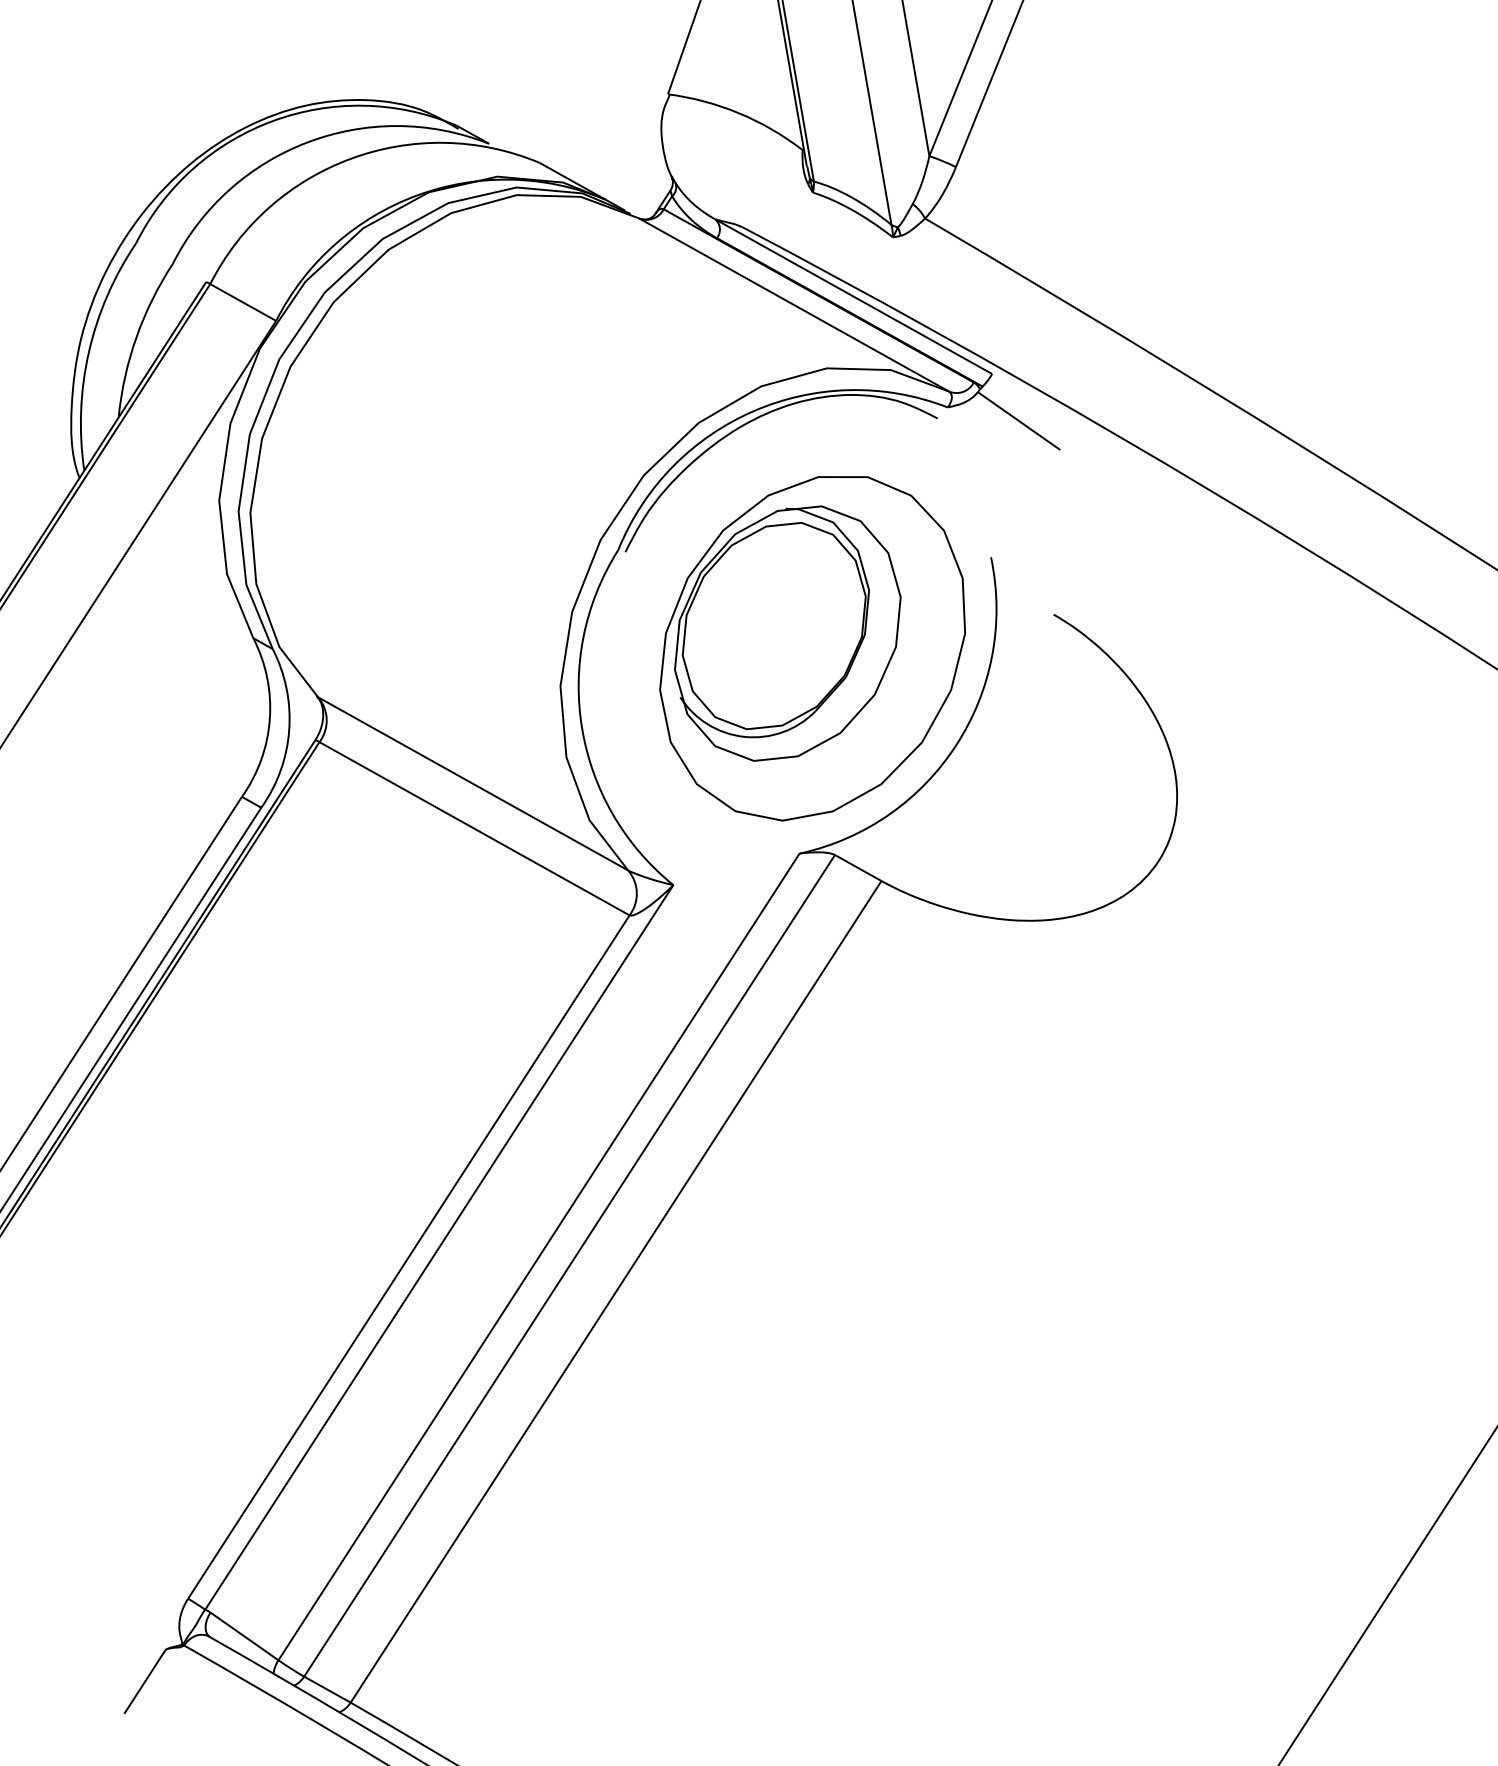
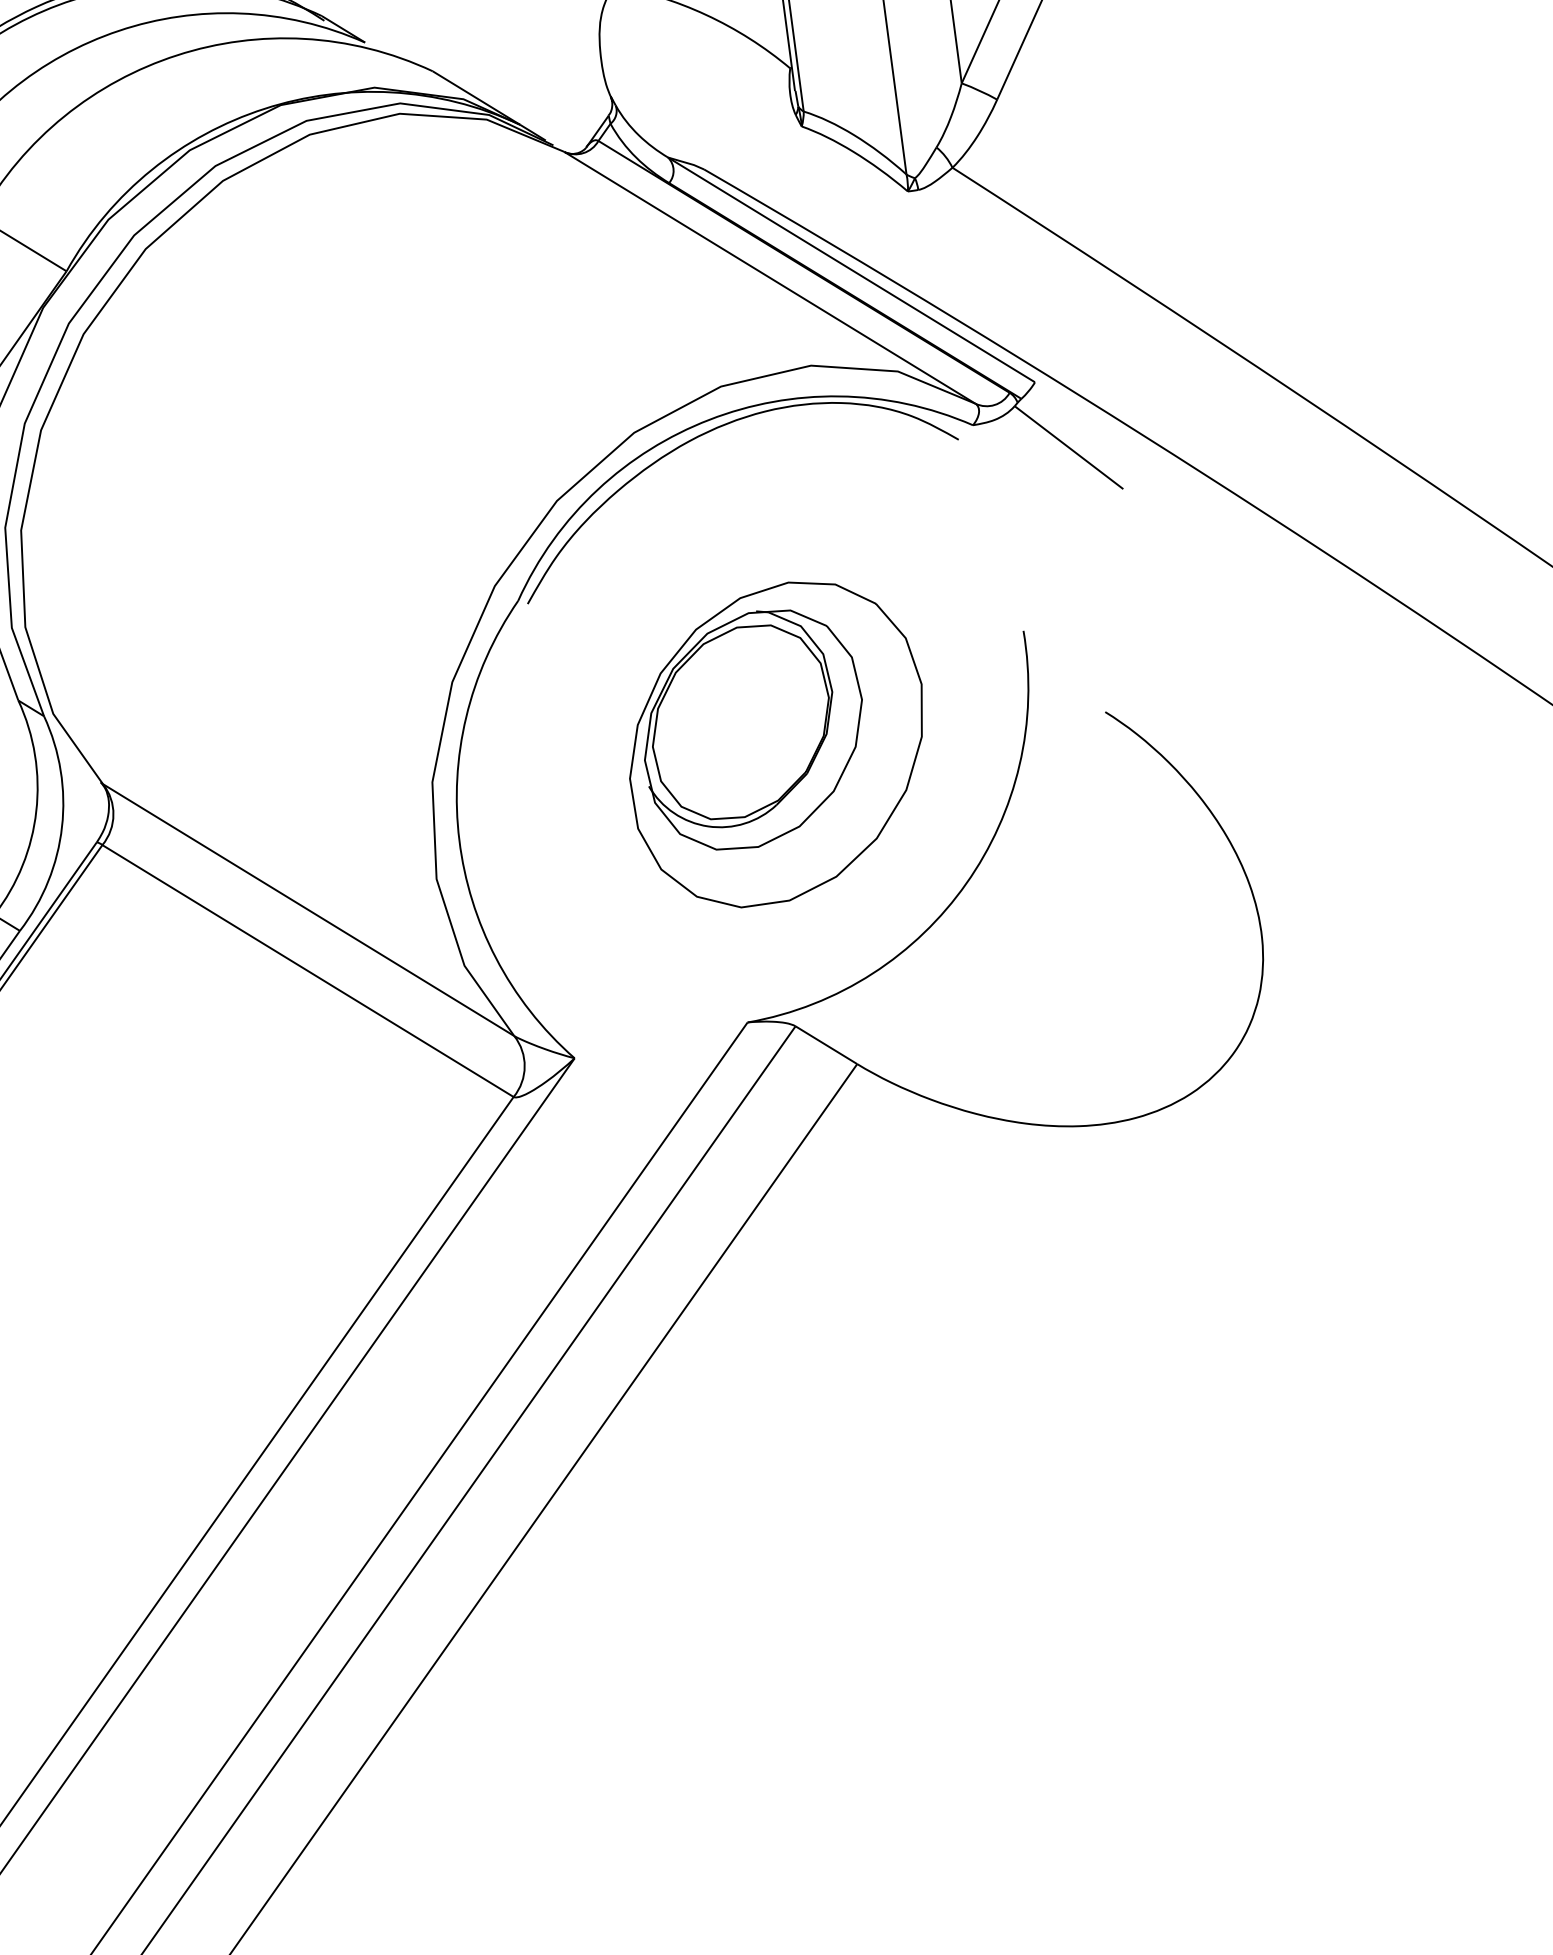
part: (812, 648) -> (776, 744), size x0.7

